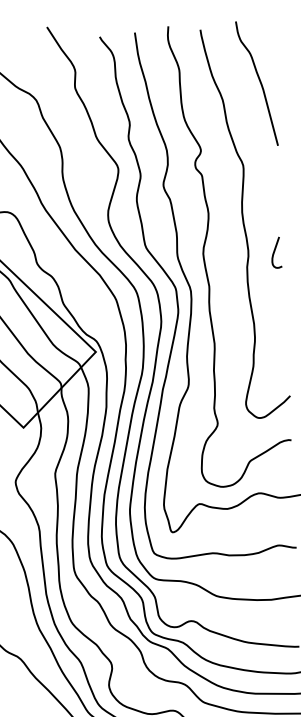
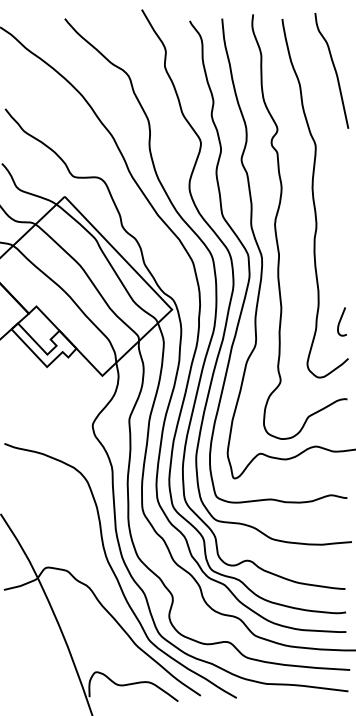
curve: (275, 251) -> (341, 320), moved

